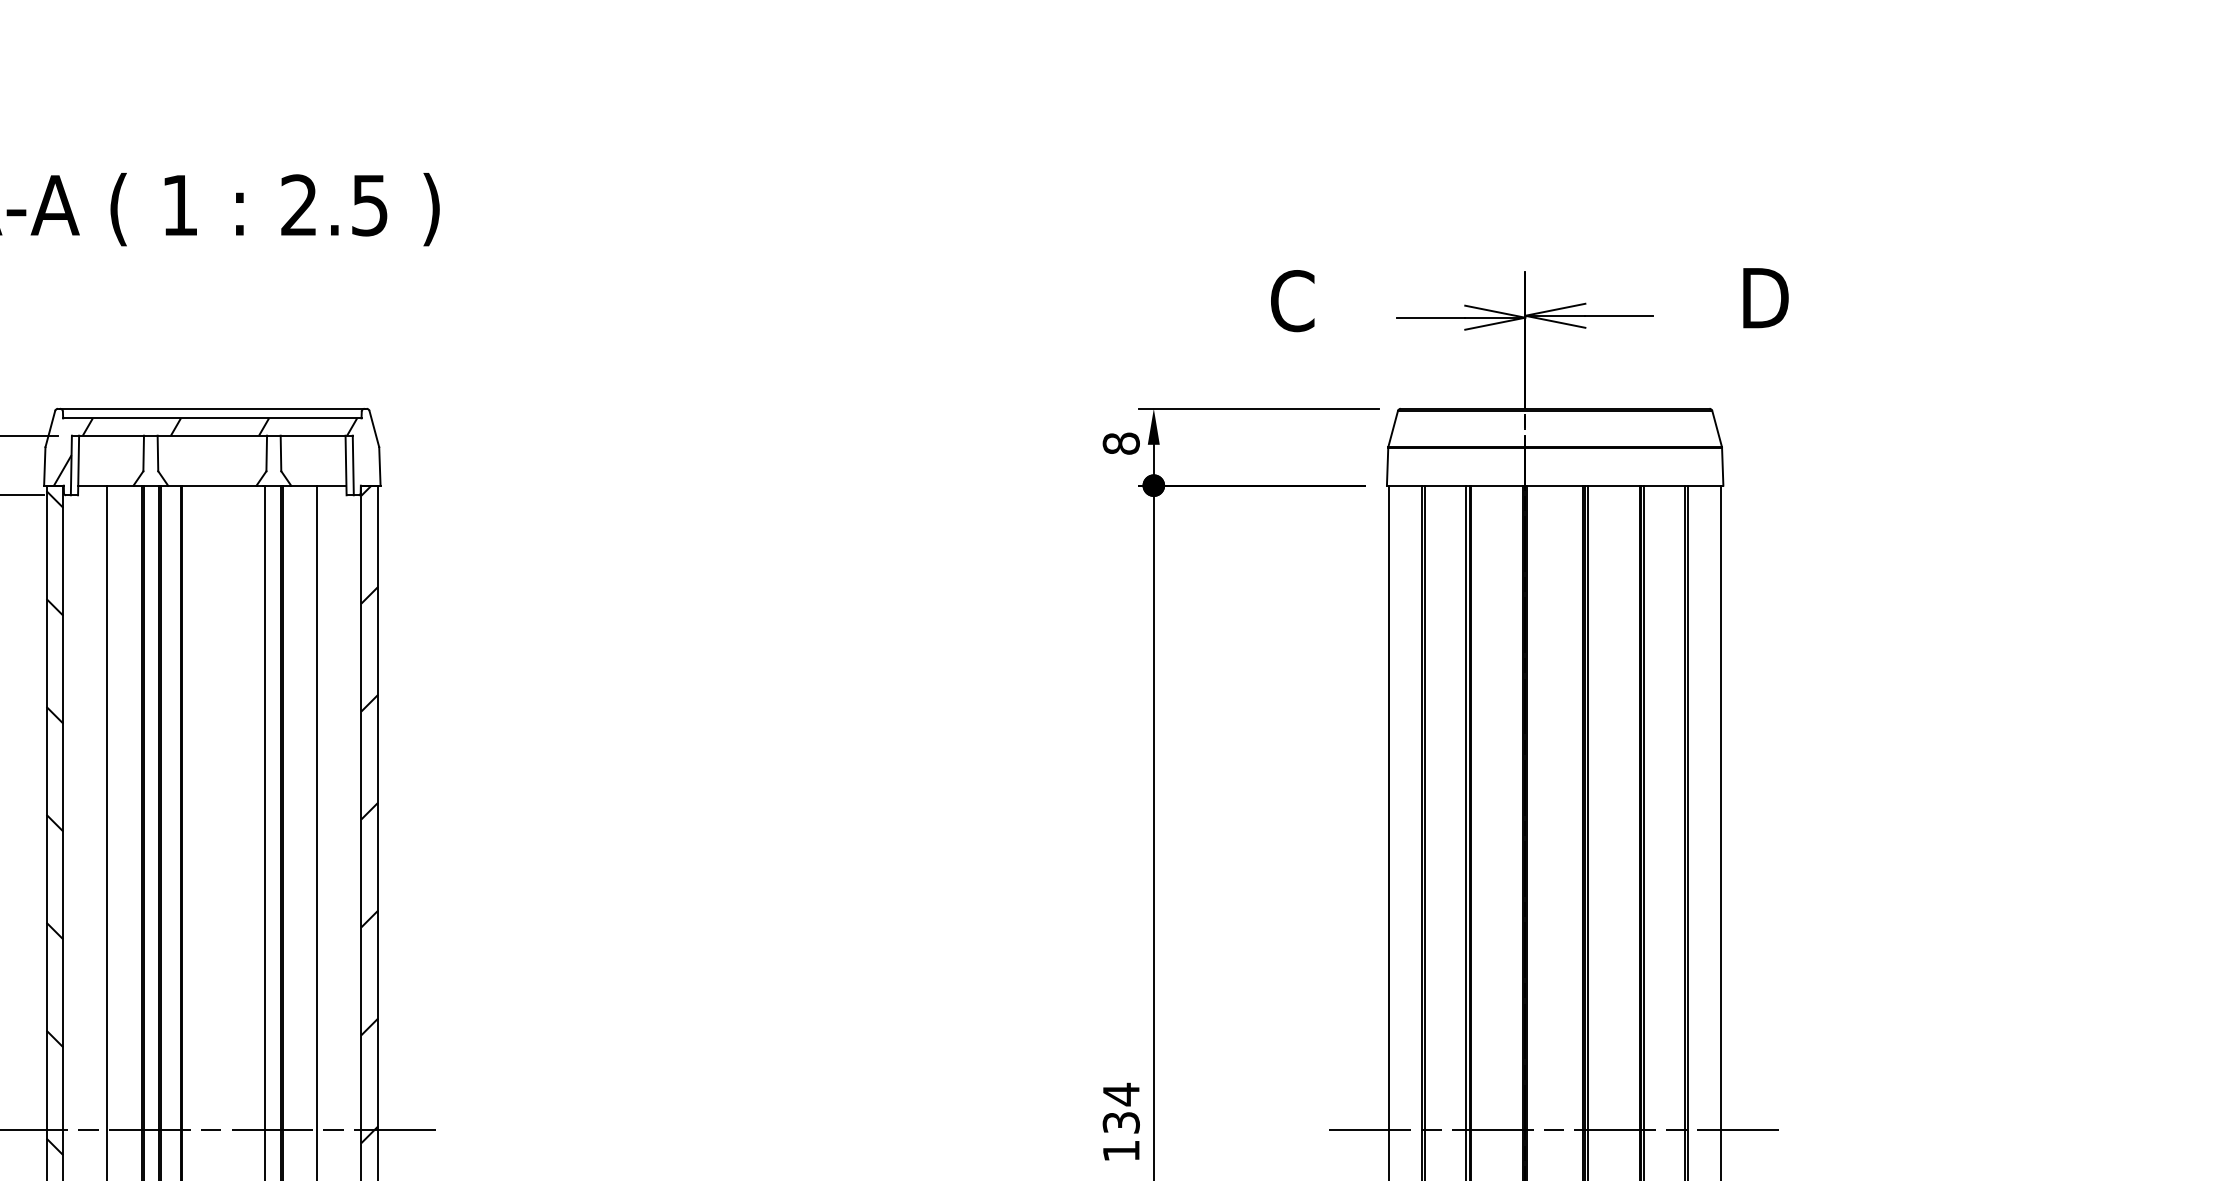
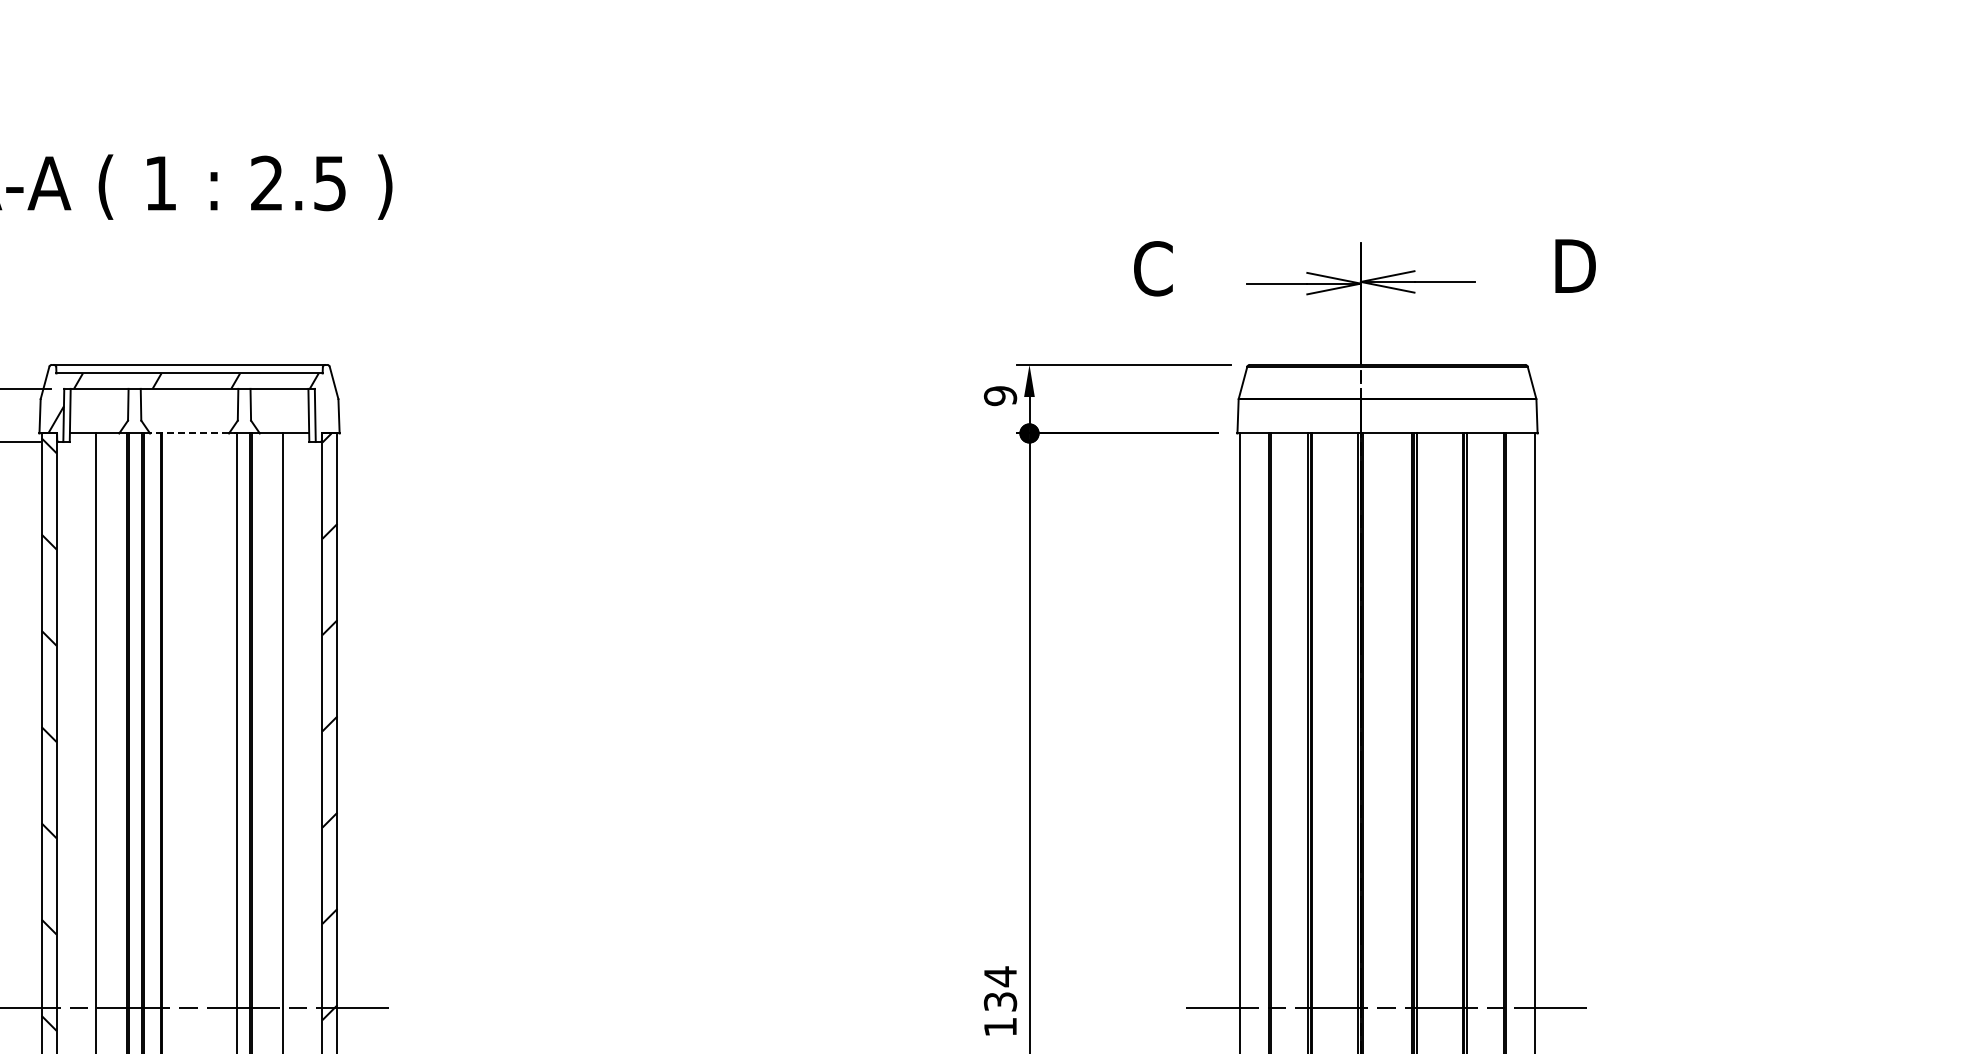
text: (1121, 444) -> (1000, 396), 8 -> 9
line: (212, 485) -> (189, 433), solid -> dashed

